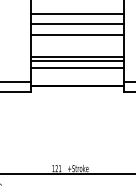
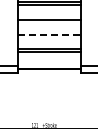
line: (76, 24) -> (48, 27), removed
line: (78, 35) -> (49, 34), solid -> dashed
line: (76, 68) -> (48, 57), removed

